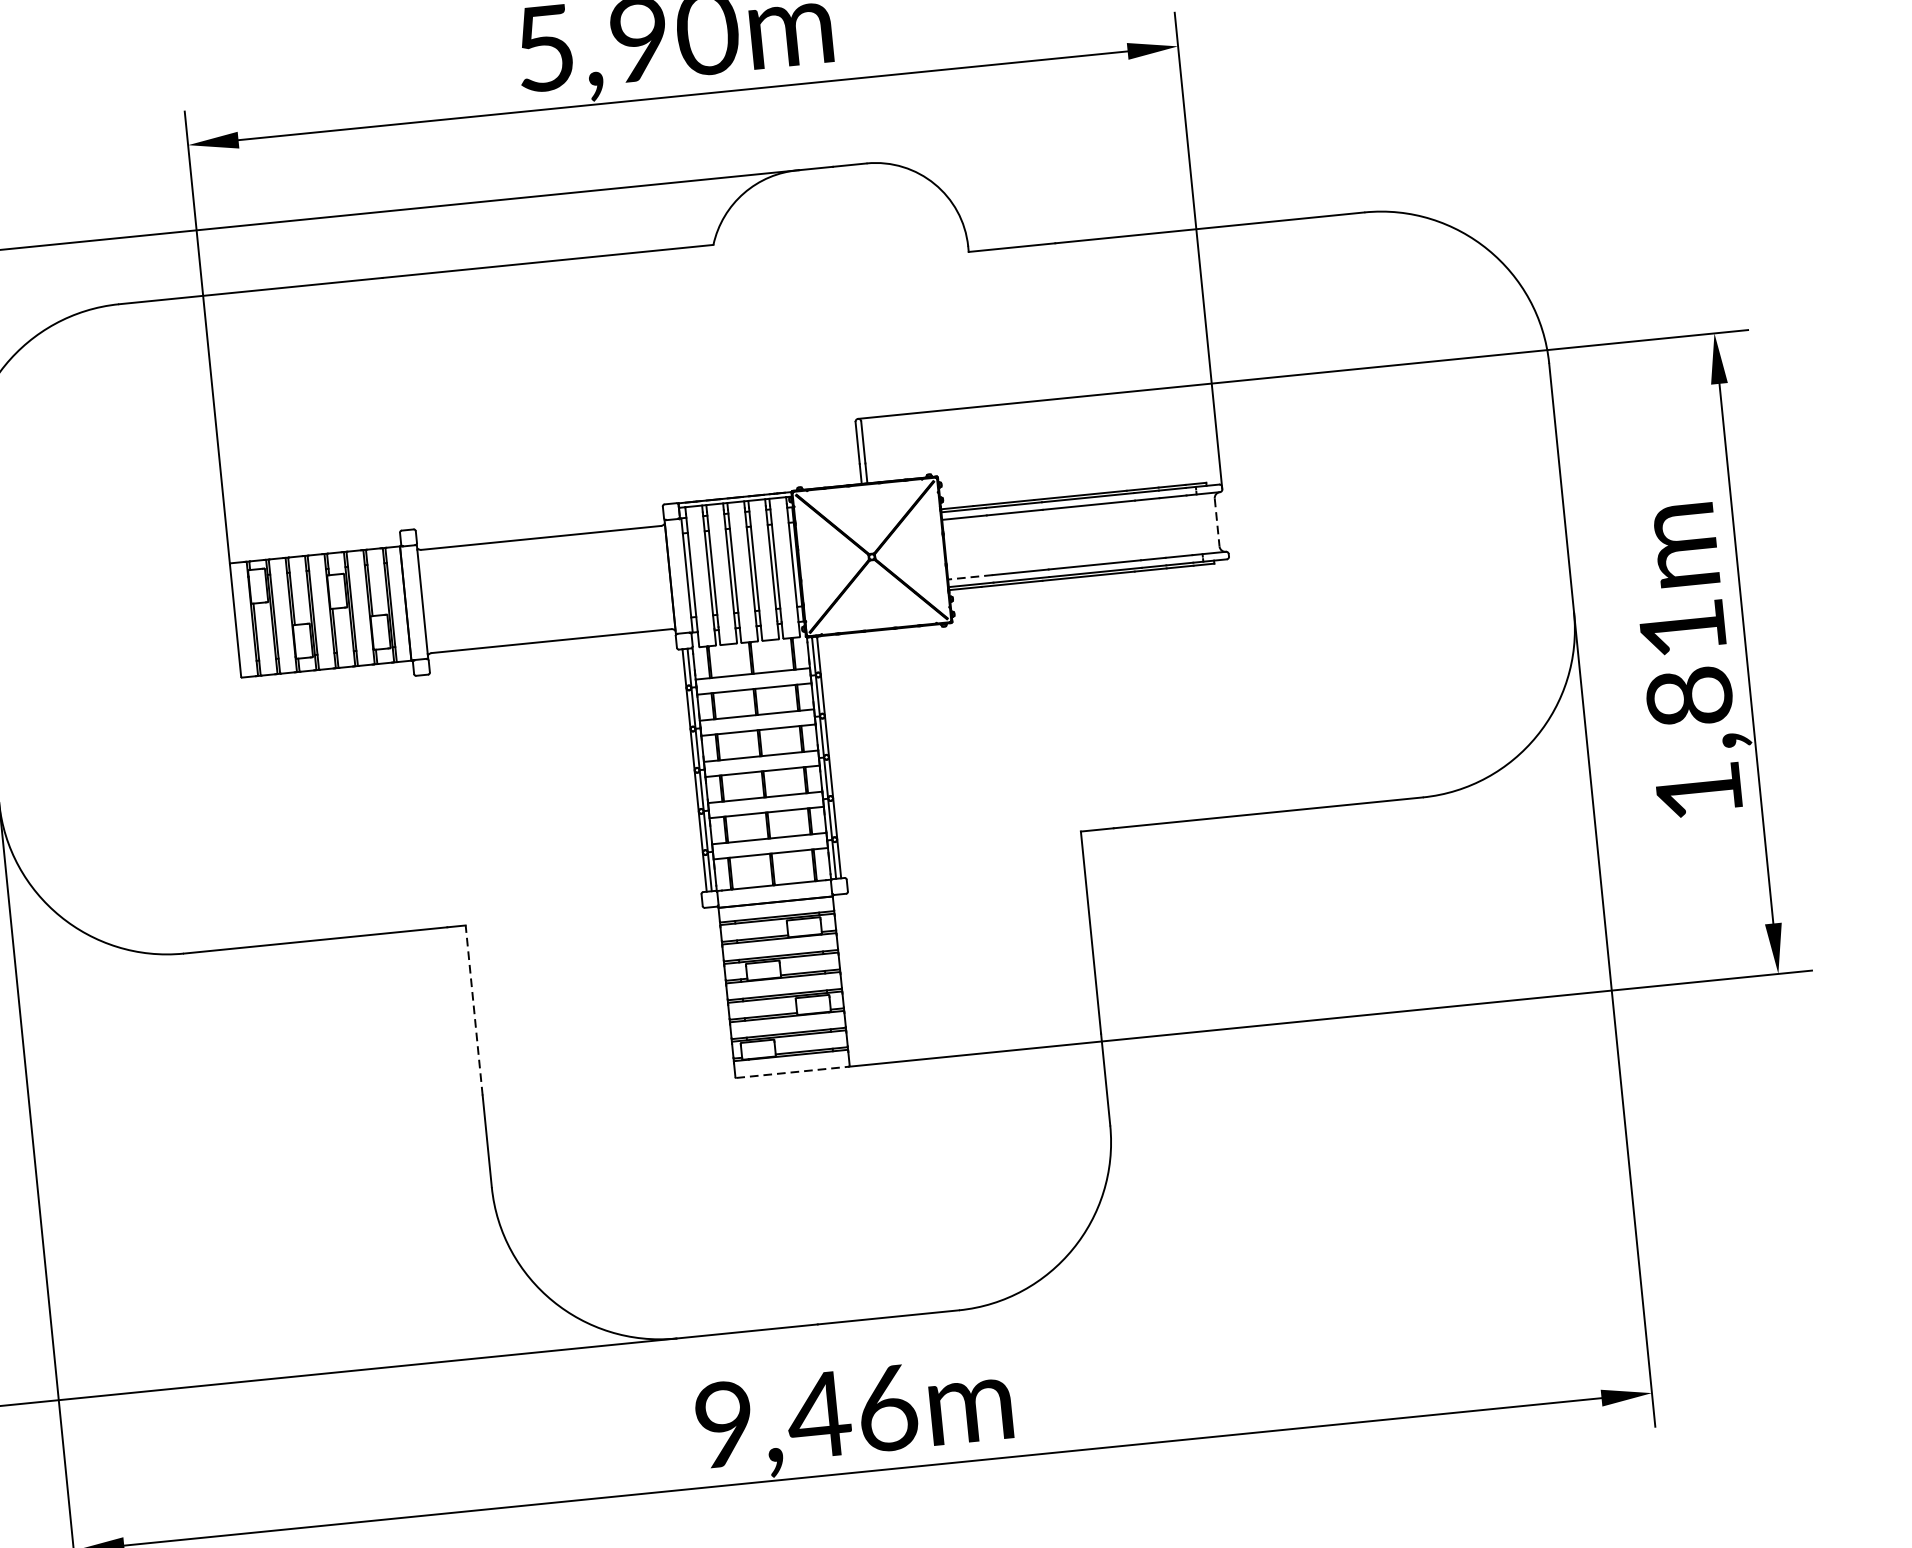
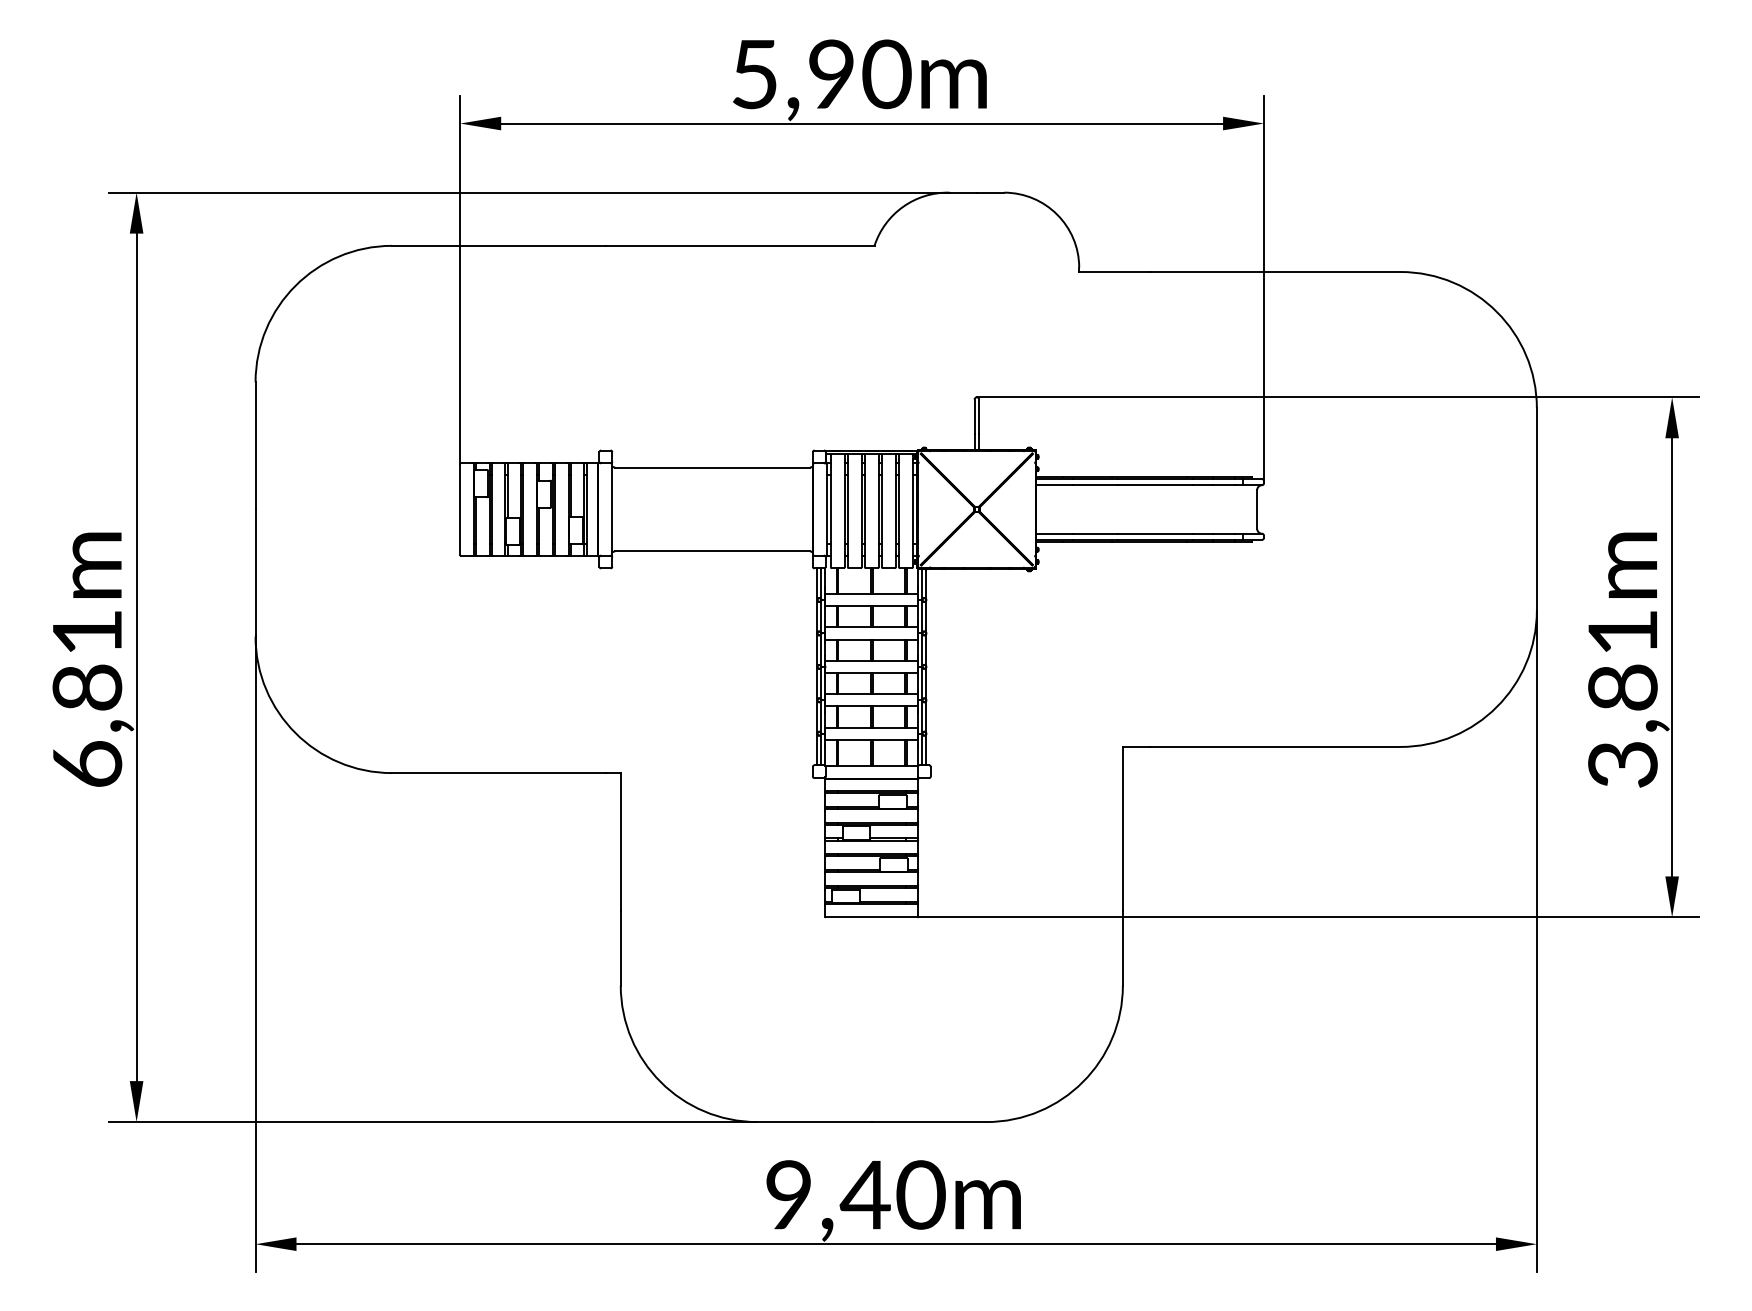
line: (1217, 522) -> (1257, 509), dashed -> solid
line: (969, 577) -> (1053, 533), dashed -> solid
text: (1698, 791) -> (1622, 764), 1,81m -> 3,81m
line: (473, 1009) -> (620, 841), dashed -> solid
line: (792, 1072) -> (871, 917), dashed -> solid
text: (886, 1407) -> (920, 1194), 9,46m -> 9,40m

